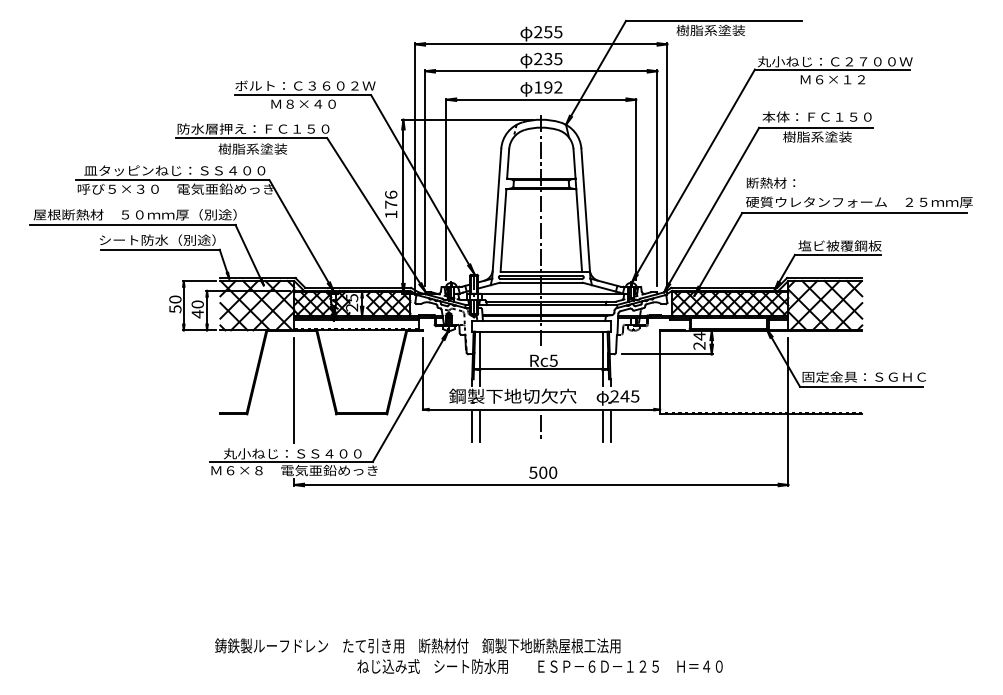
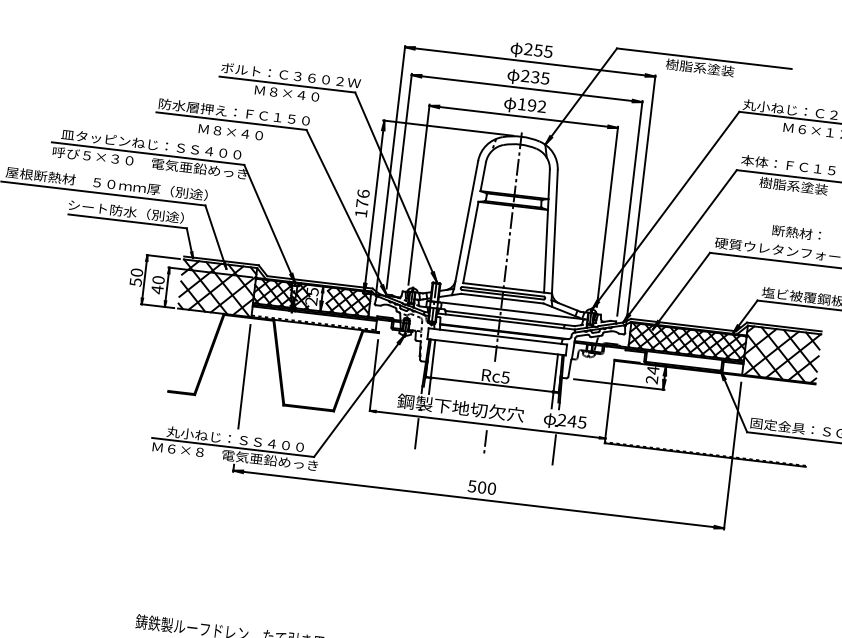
text: (252, 148) -> (231, 131), 樹脂系塗装 -> Ｍ８×４０
text: (770, 182) -> (796, 232), moved
line: (479, 426) -> (424, 434), removed
line: (603, 426) -> (547, 448), removed

